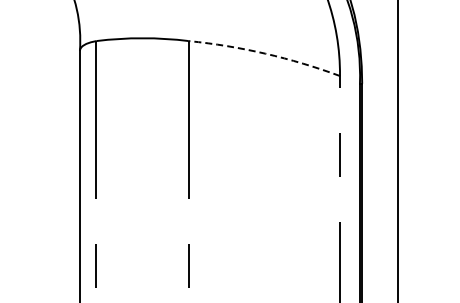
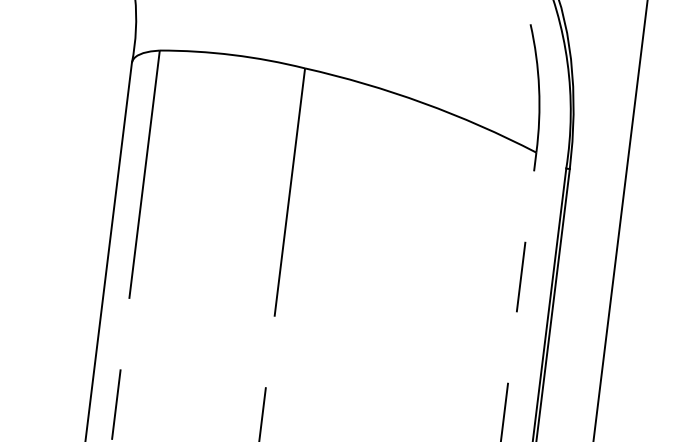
arc: (265, 53) -> (423, 102), dashed -> solid

